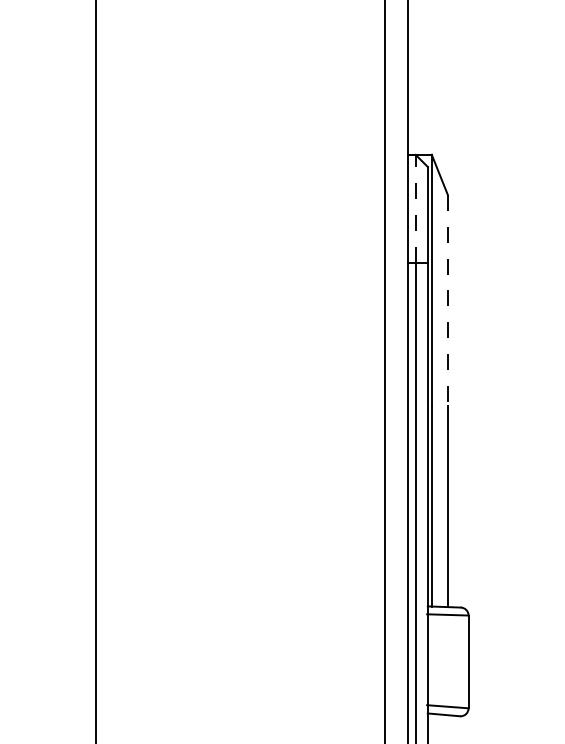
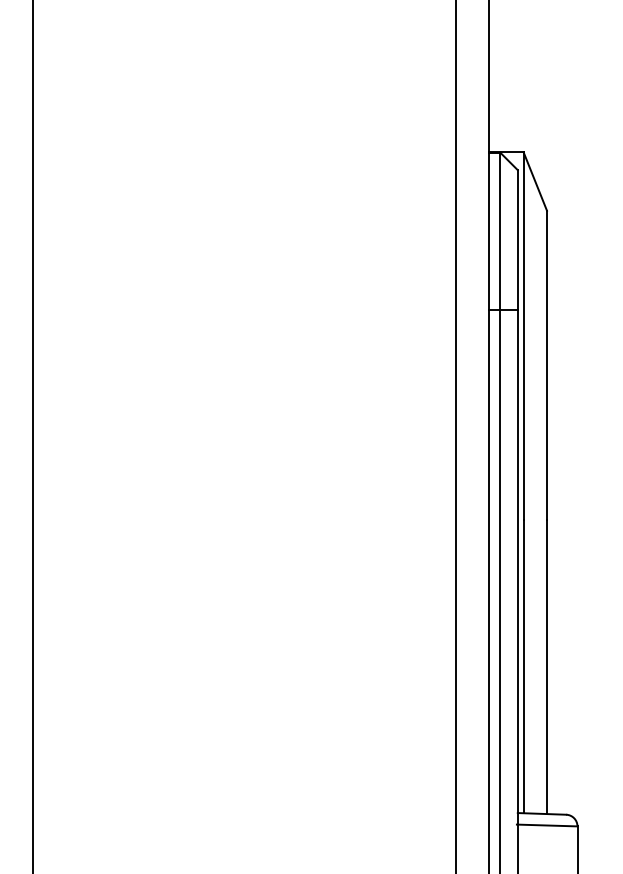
line: (415, 208) -> (499, 230), dashed -> solid
line: (447, 300) -> (546, 365), dashed -> solid

